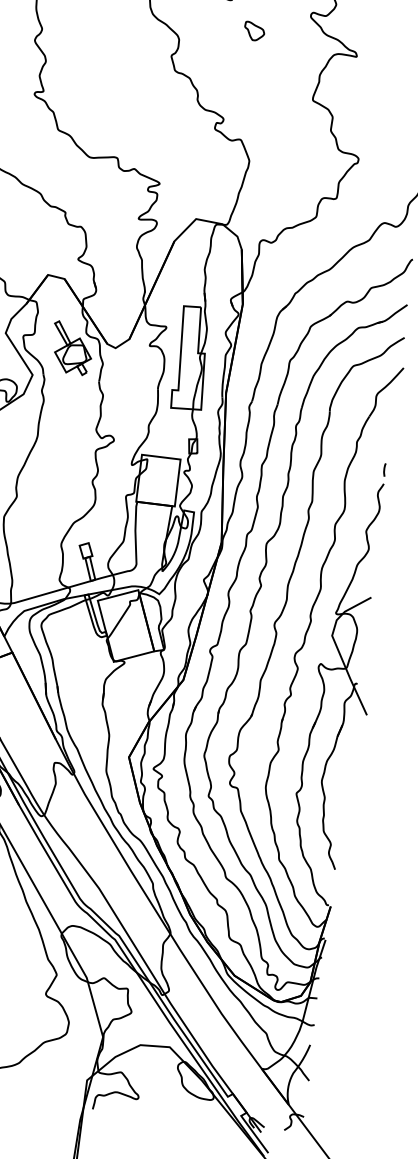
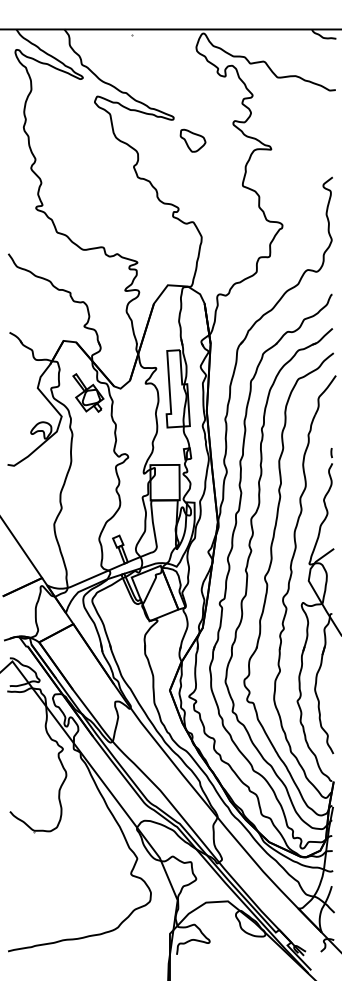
part: (253, 31) -> (192, 140), size x1.67

